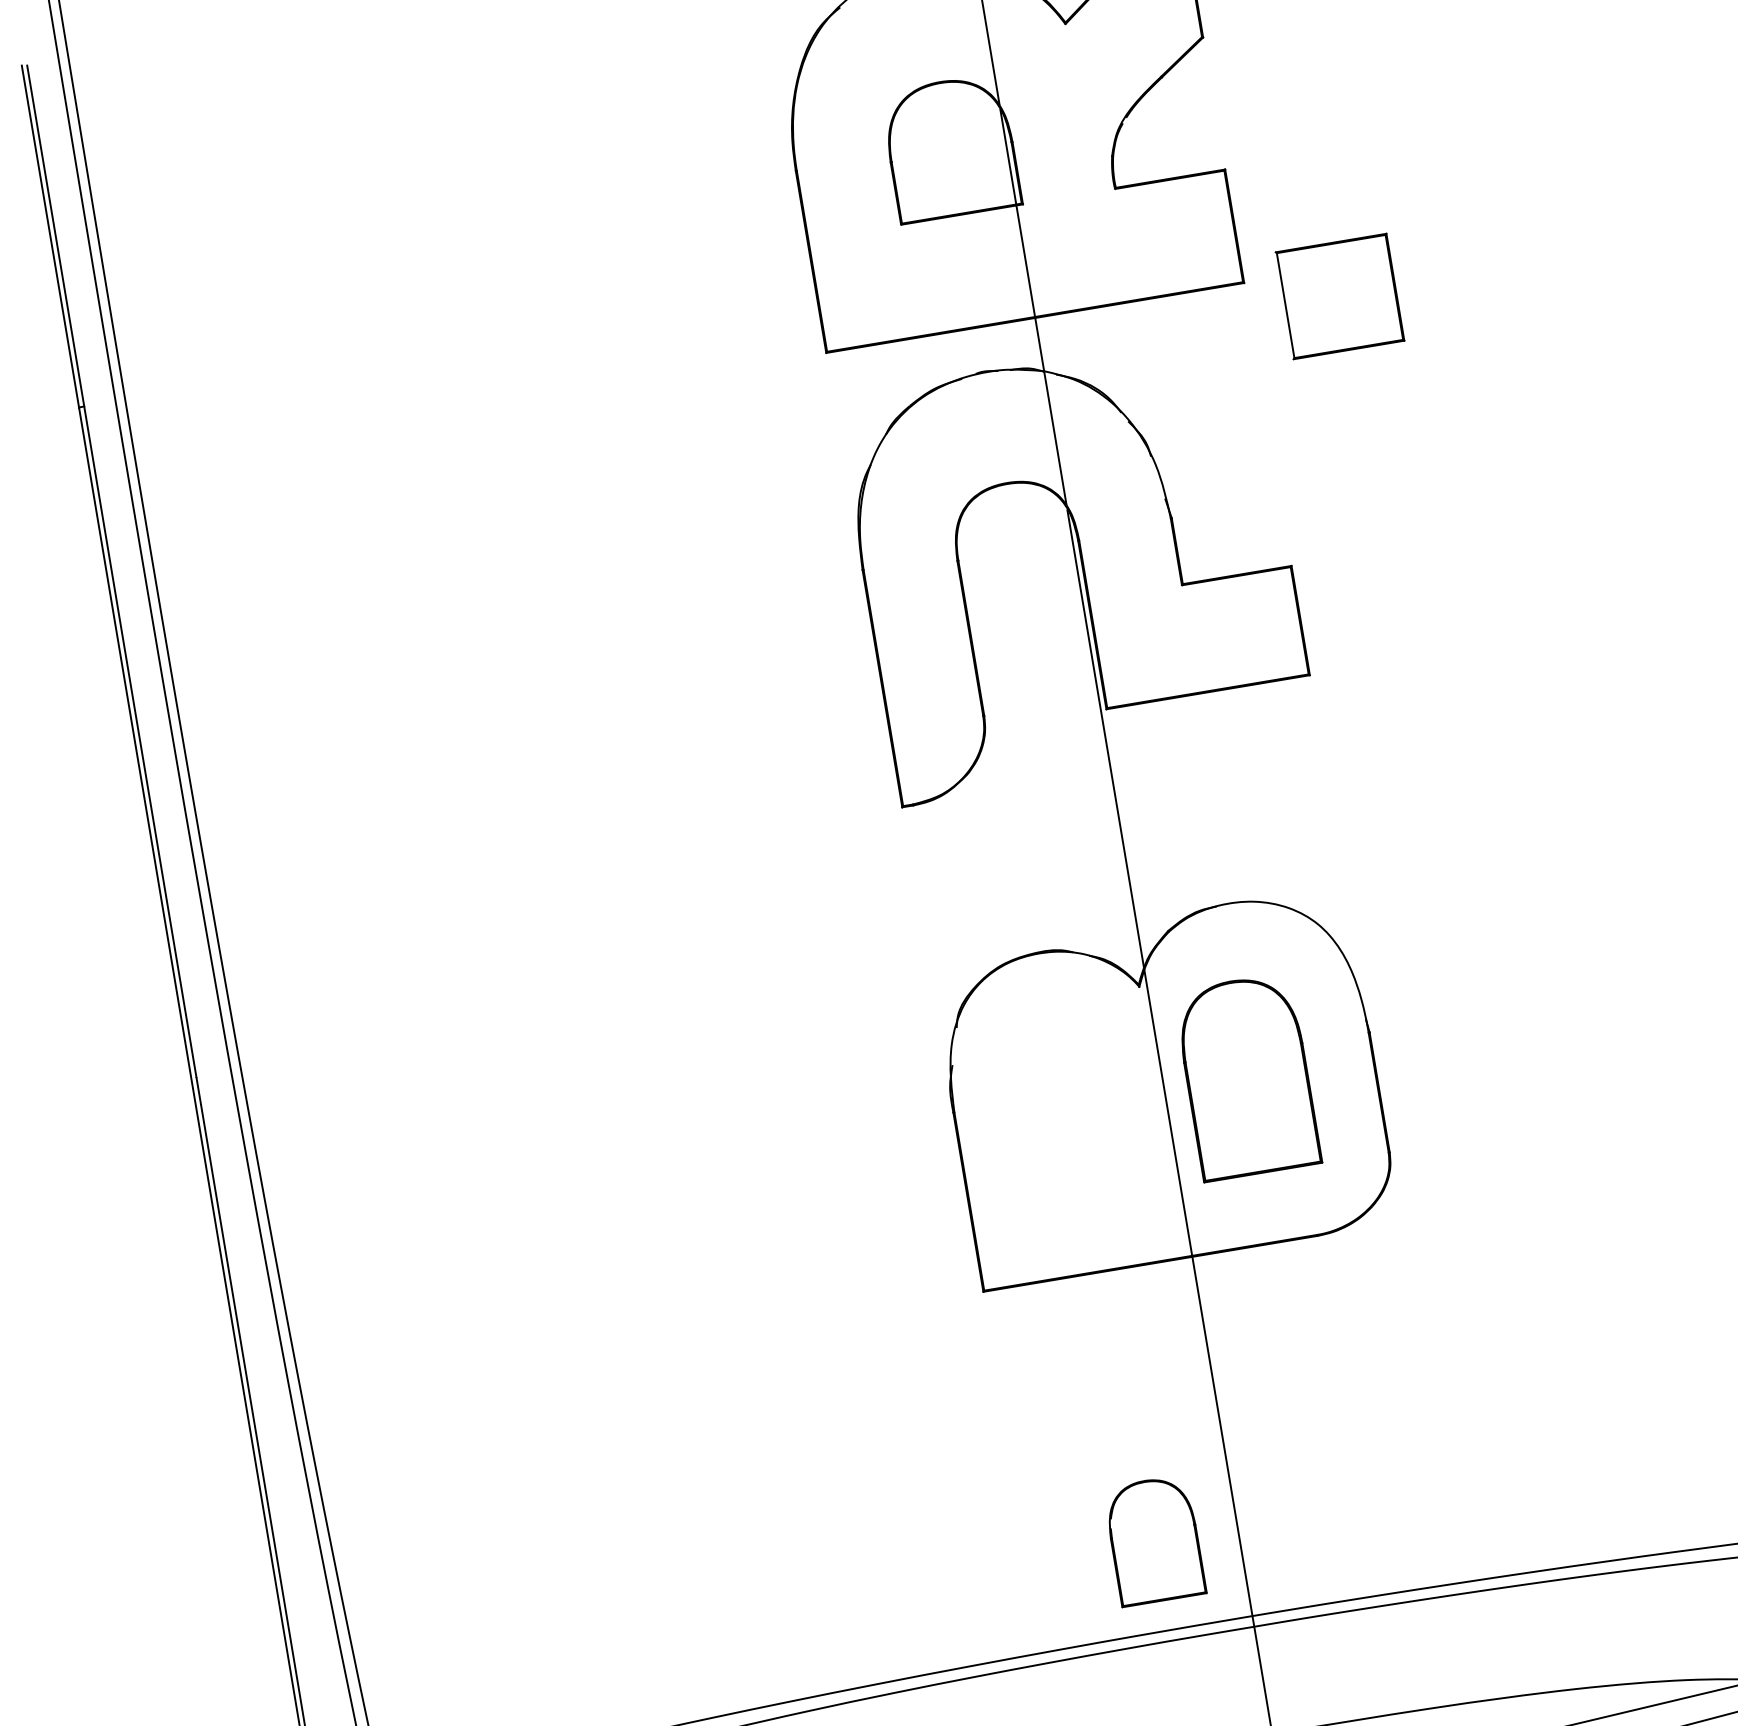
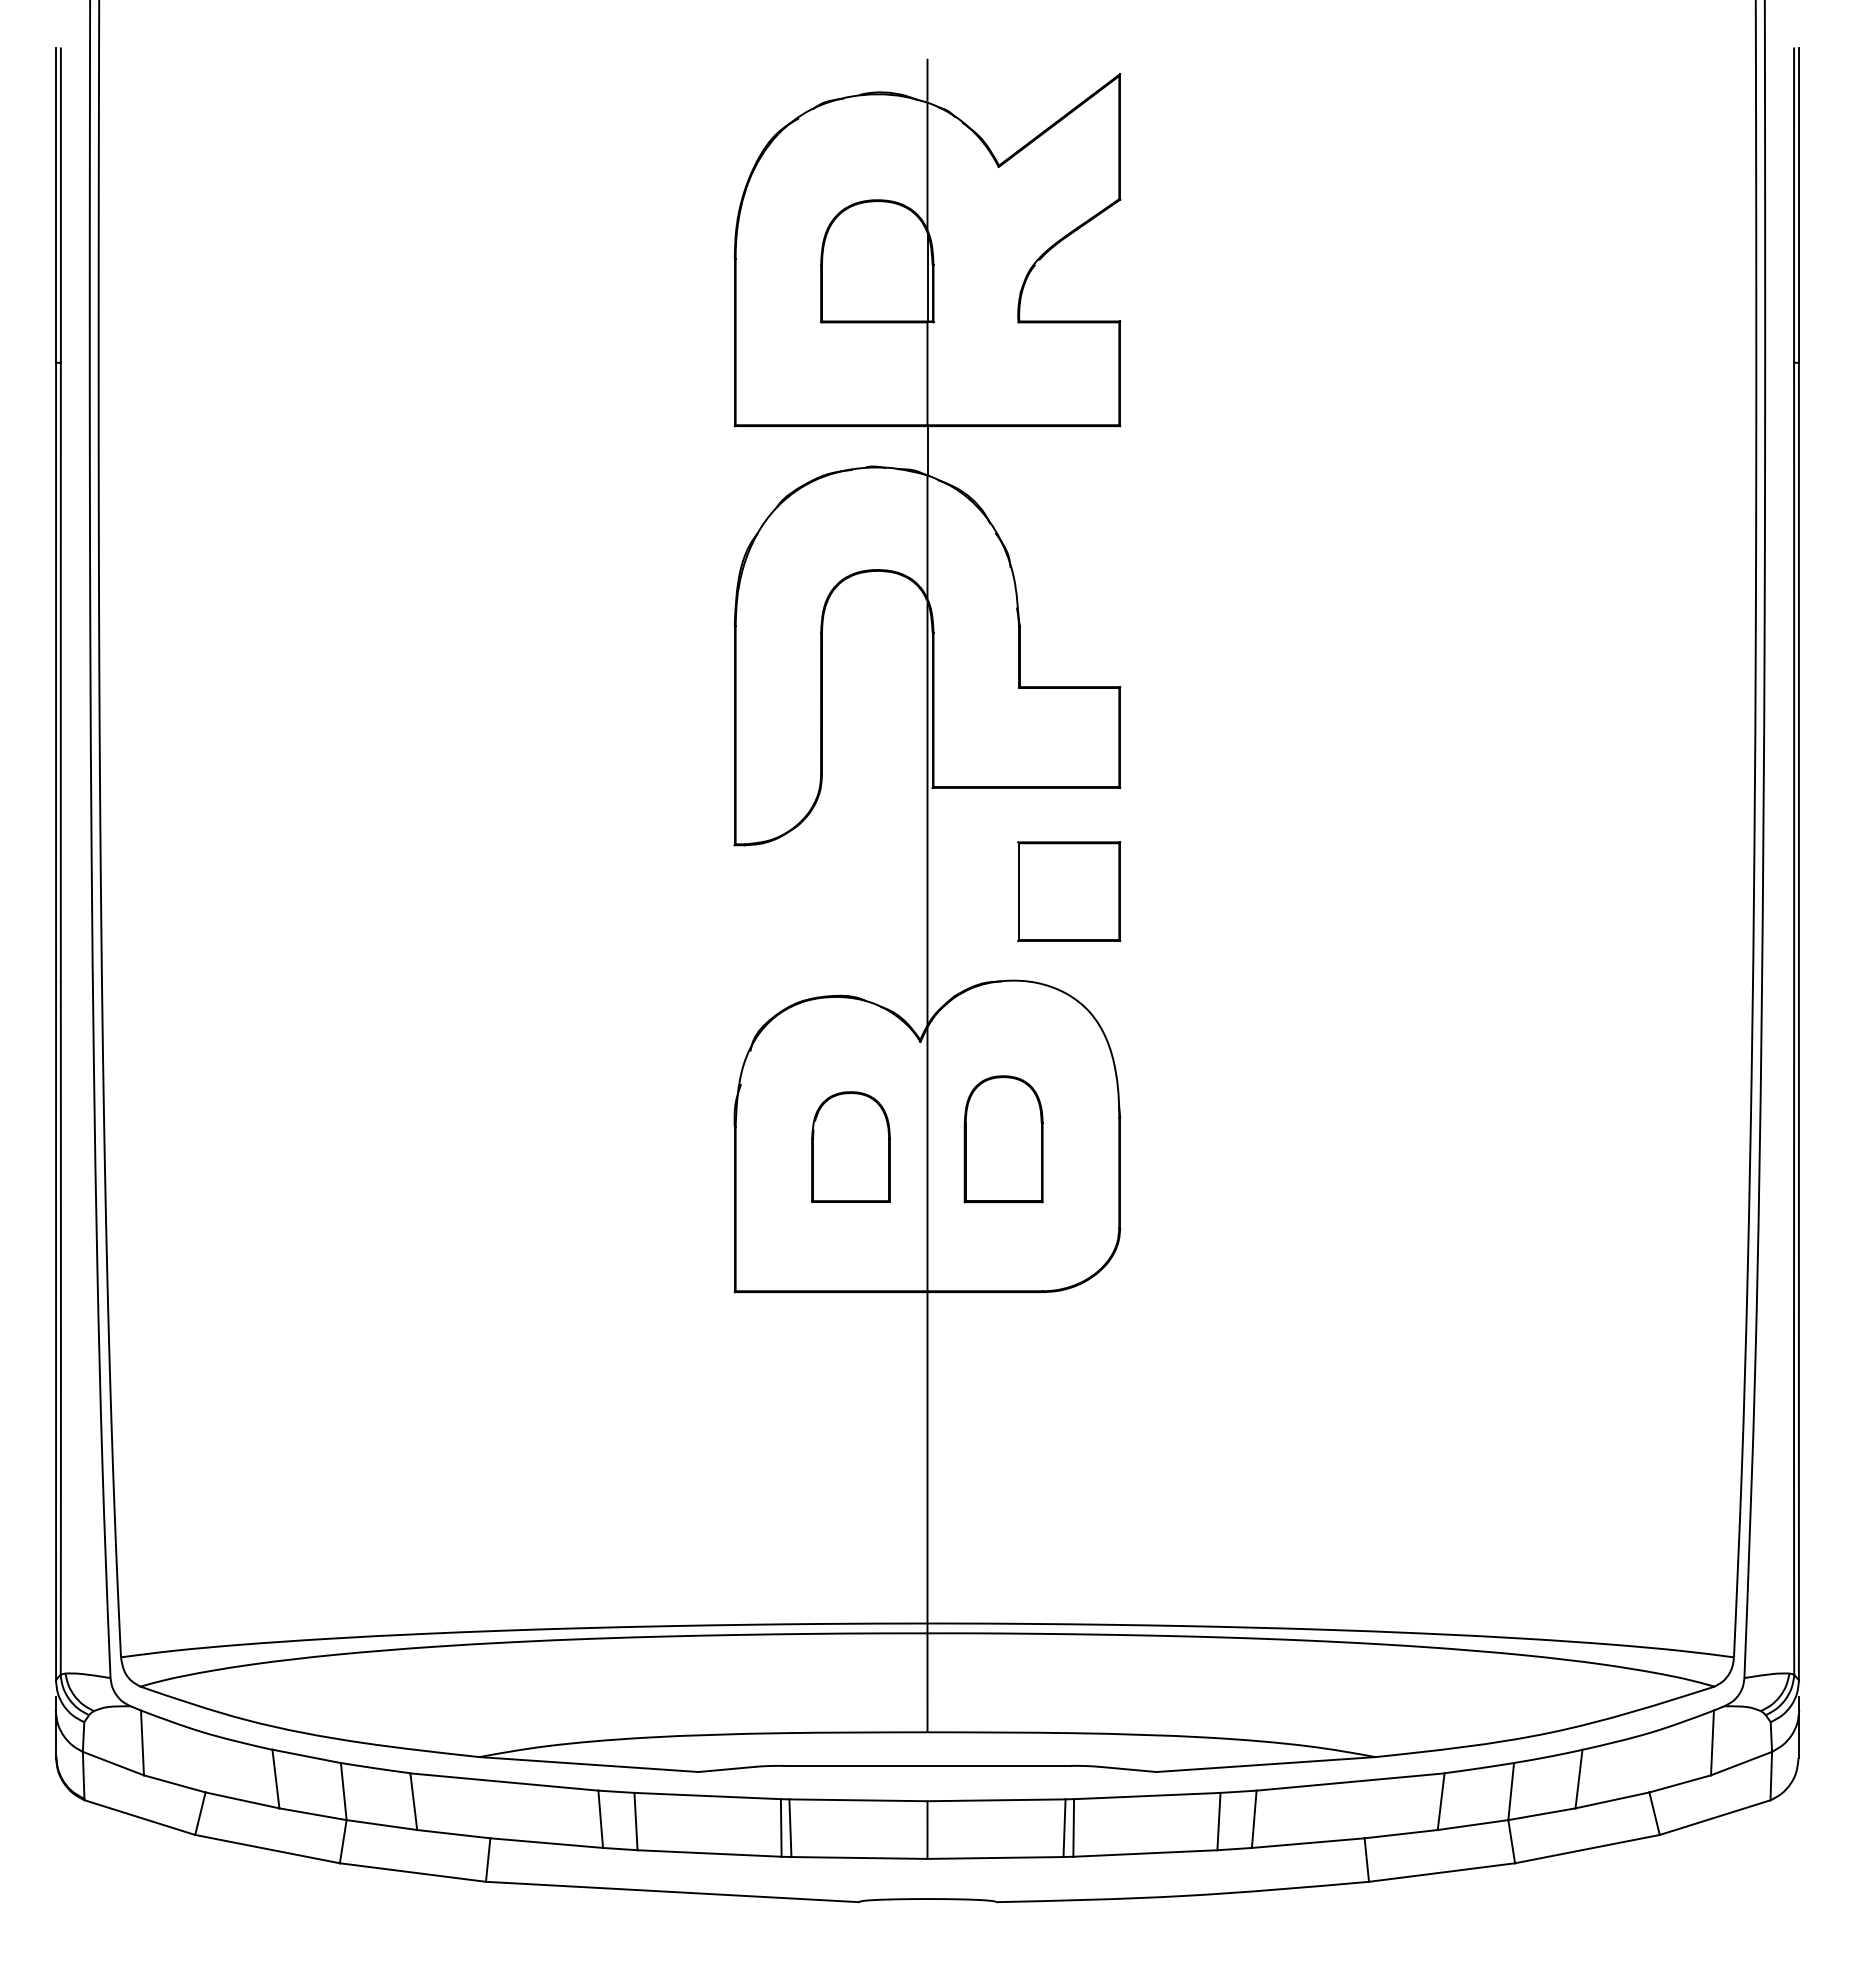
part: (1340, 296) -> (1069, 891), moved
part: (1247, 1077) -> (1003, 1139), size x0.71
part: (1154, 1541) -> (850, 1147), moved

